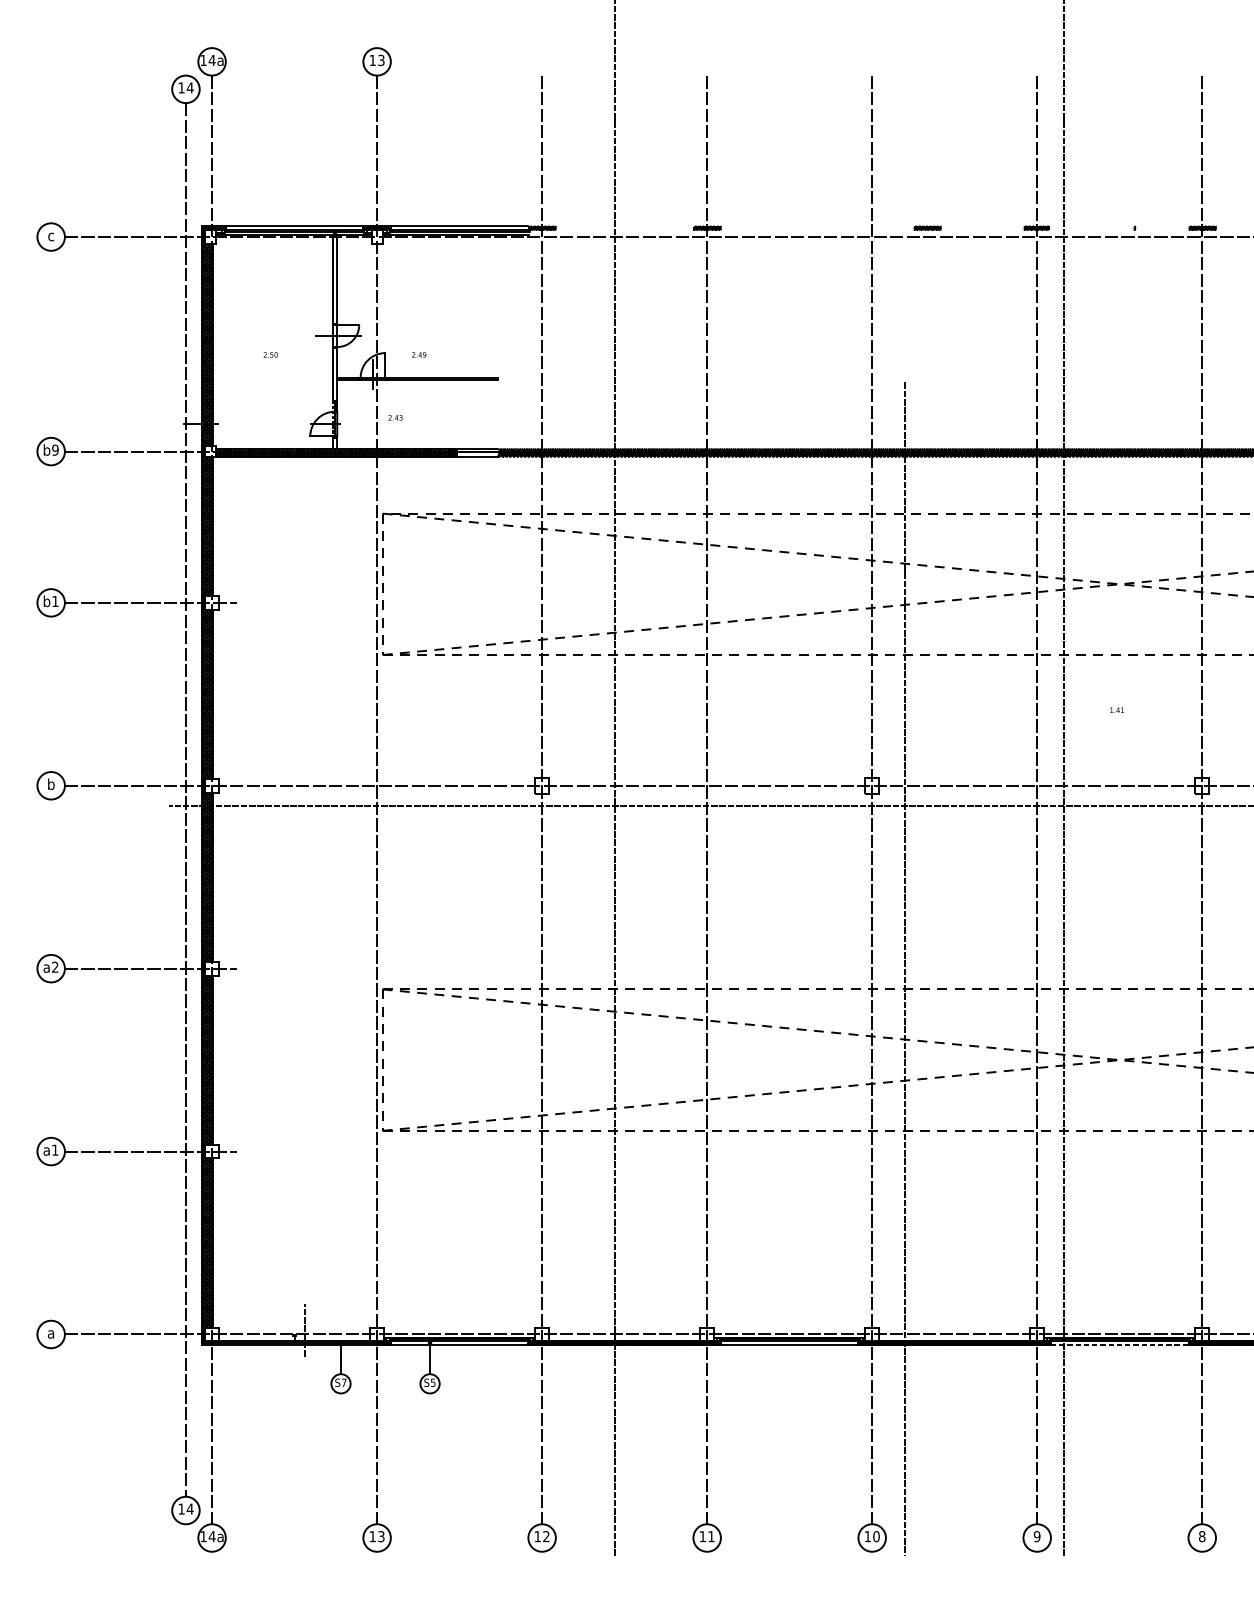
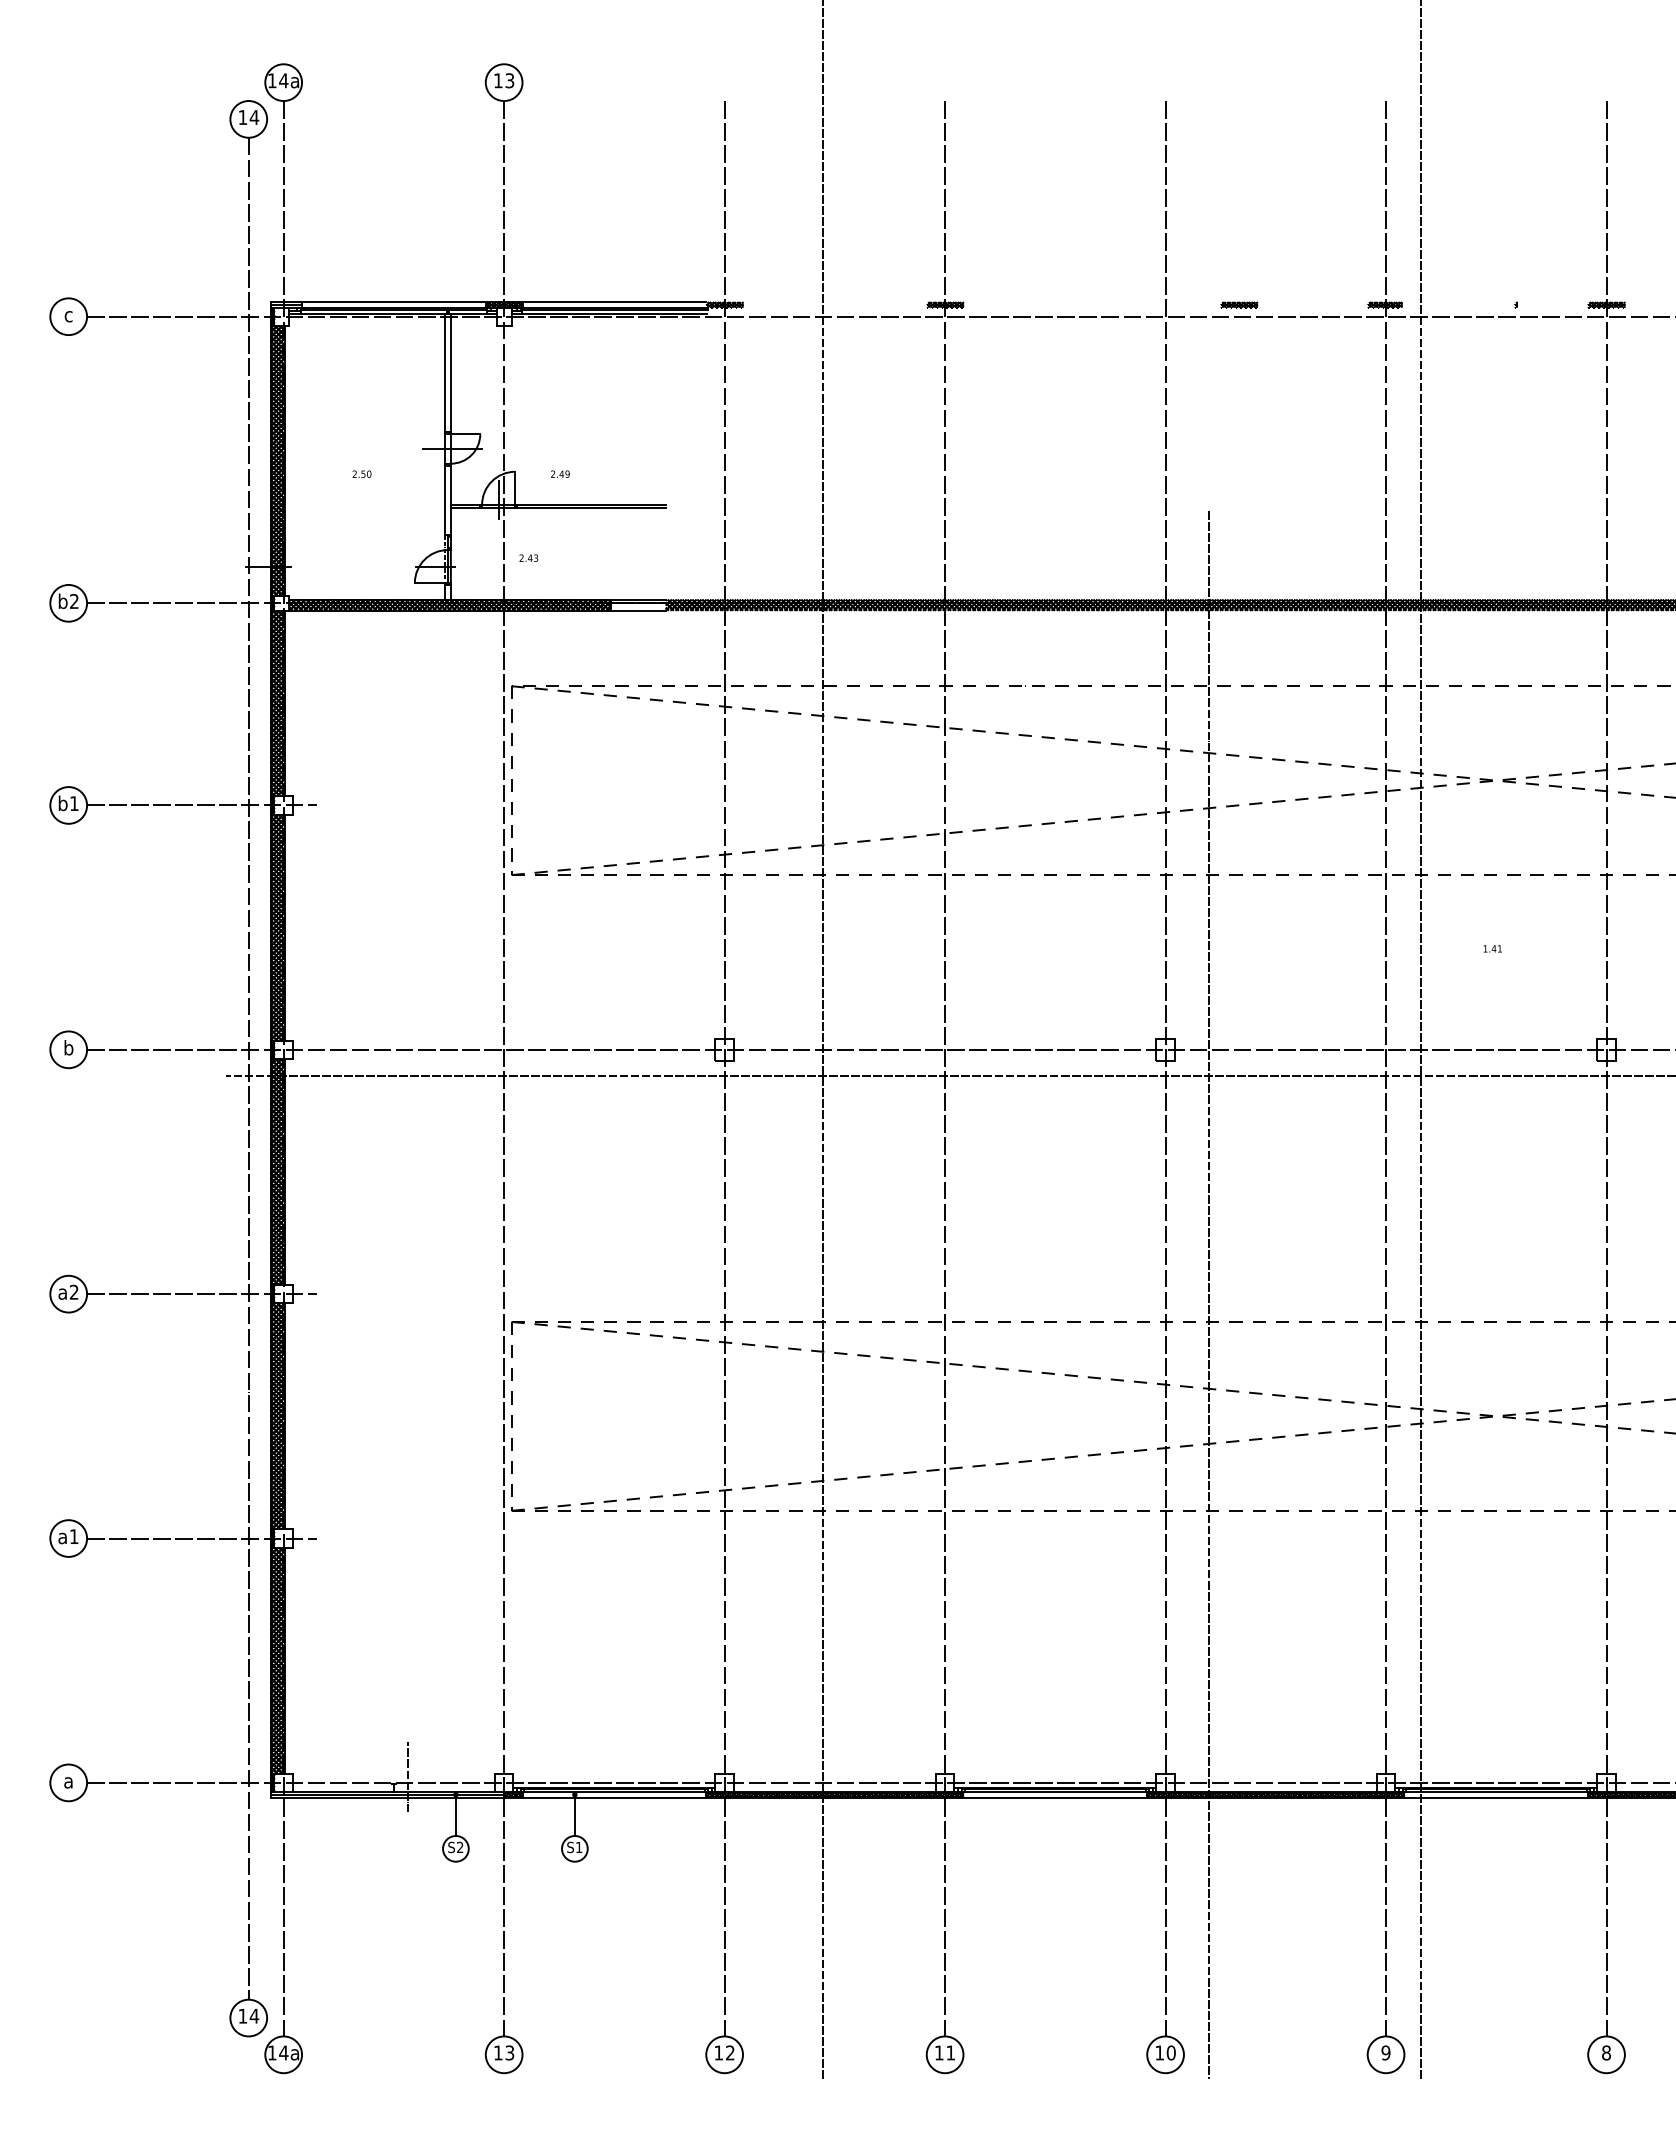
text: (54, 450) -> (73, 601), b9 -> b2
line: (1119, 1345) -> (1496, 1797), dashed -> solid
text: (344, 1382) -> (460, 1846), S7 -> S2
text: (433, 1382) -> (579, 1847), S5 -> S1

